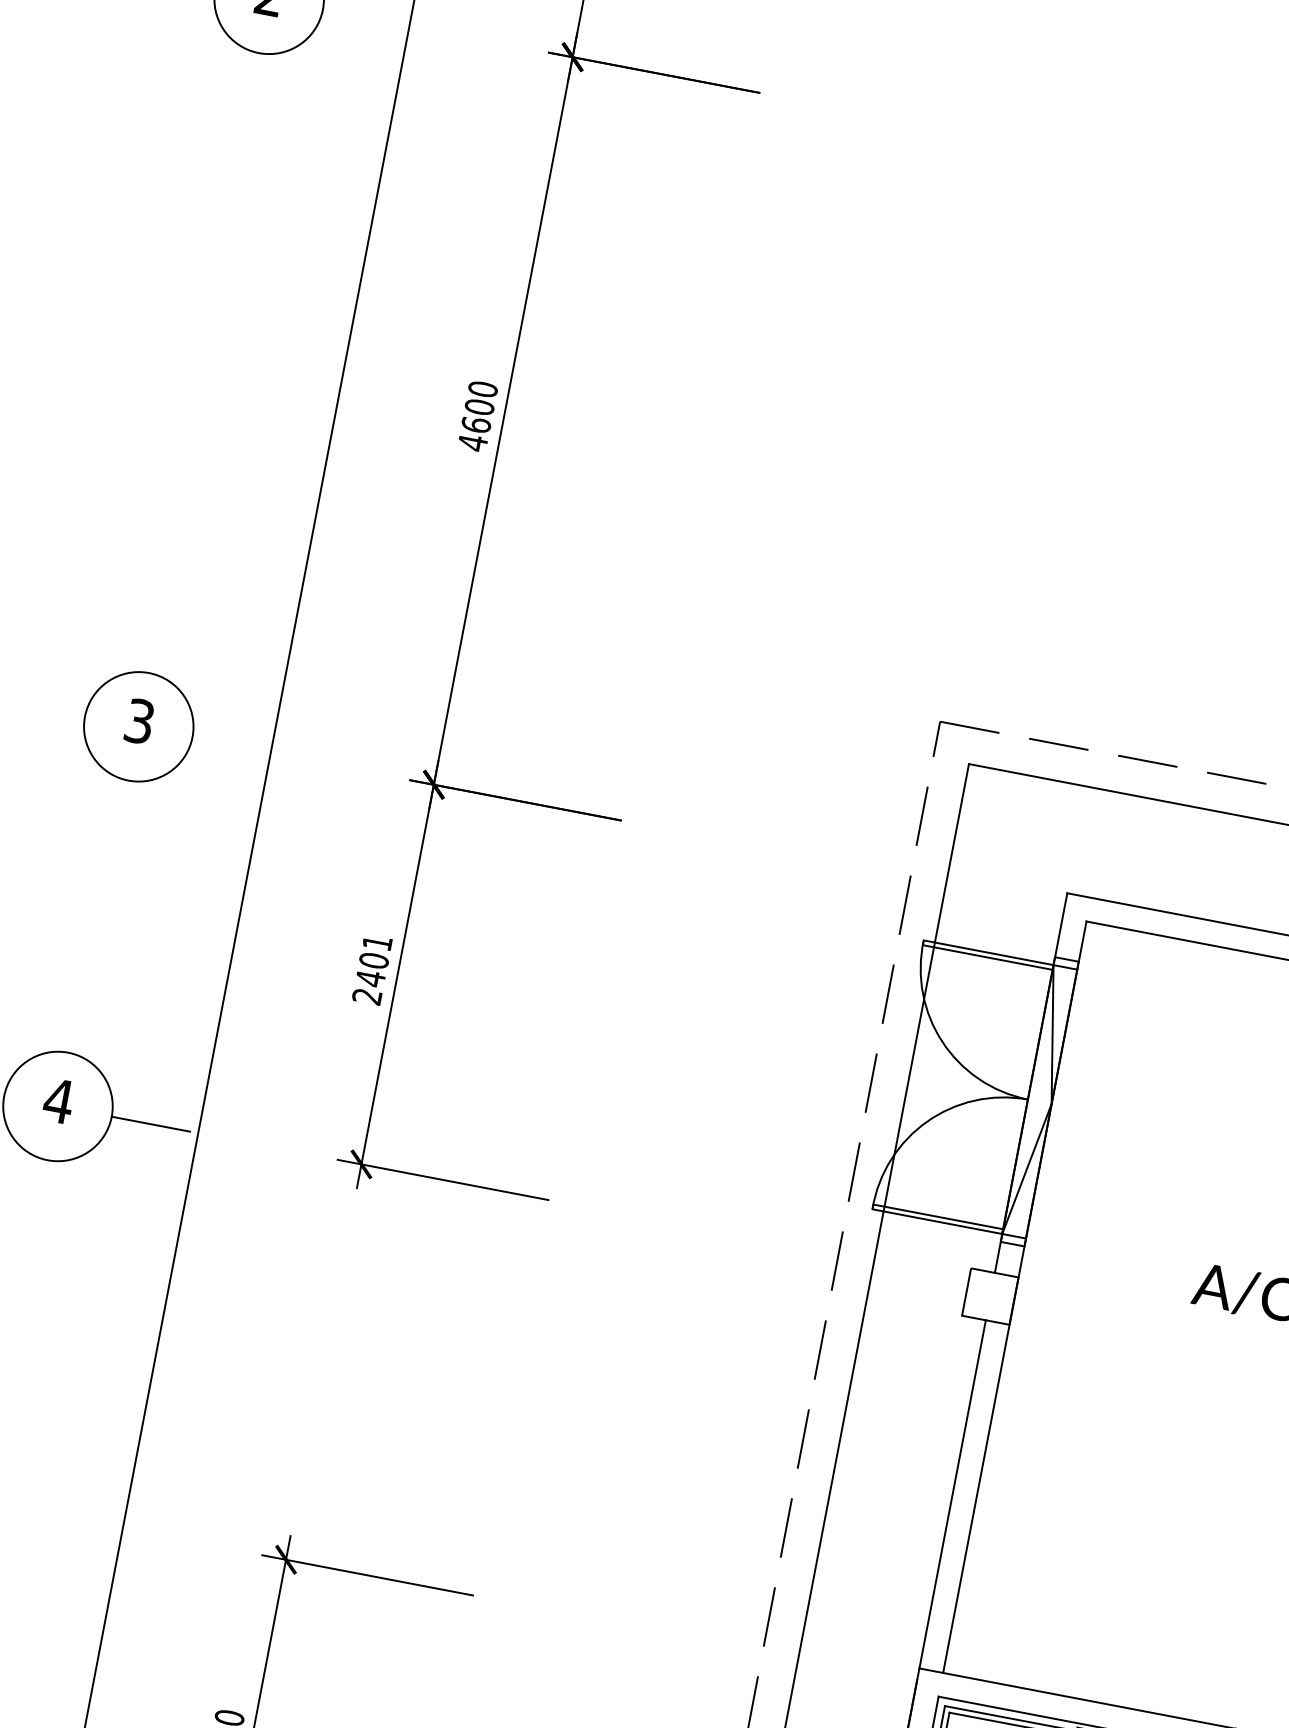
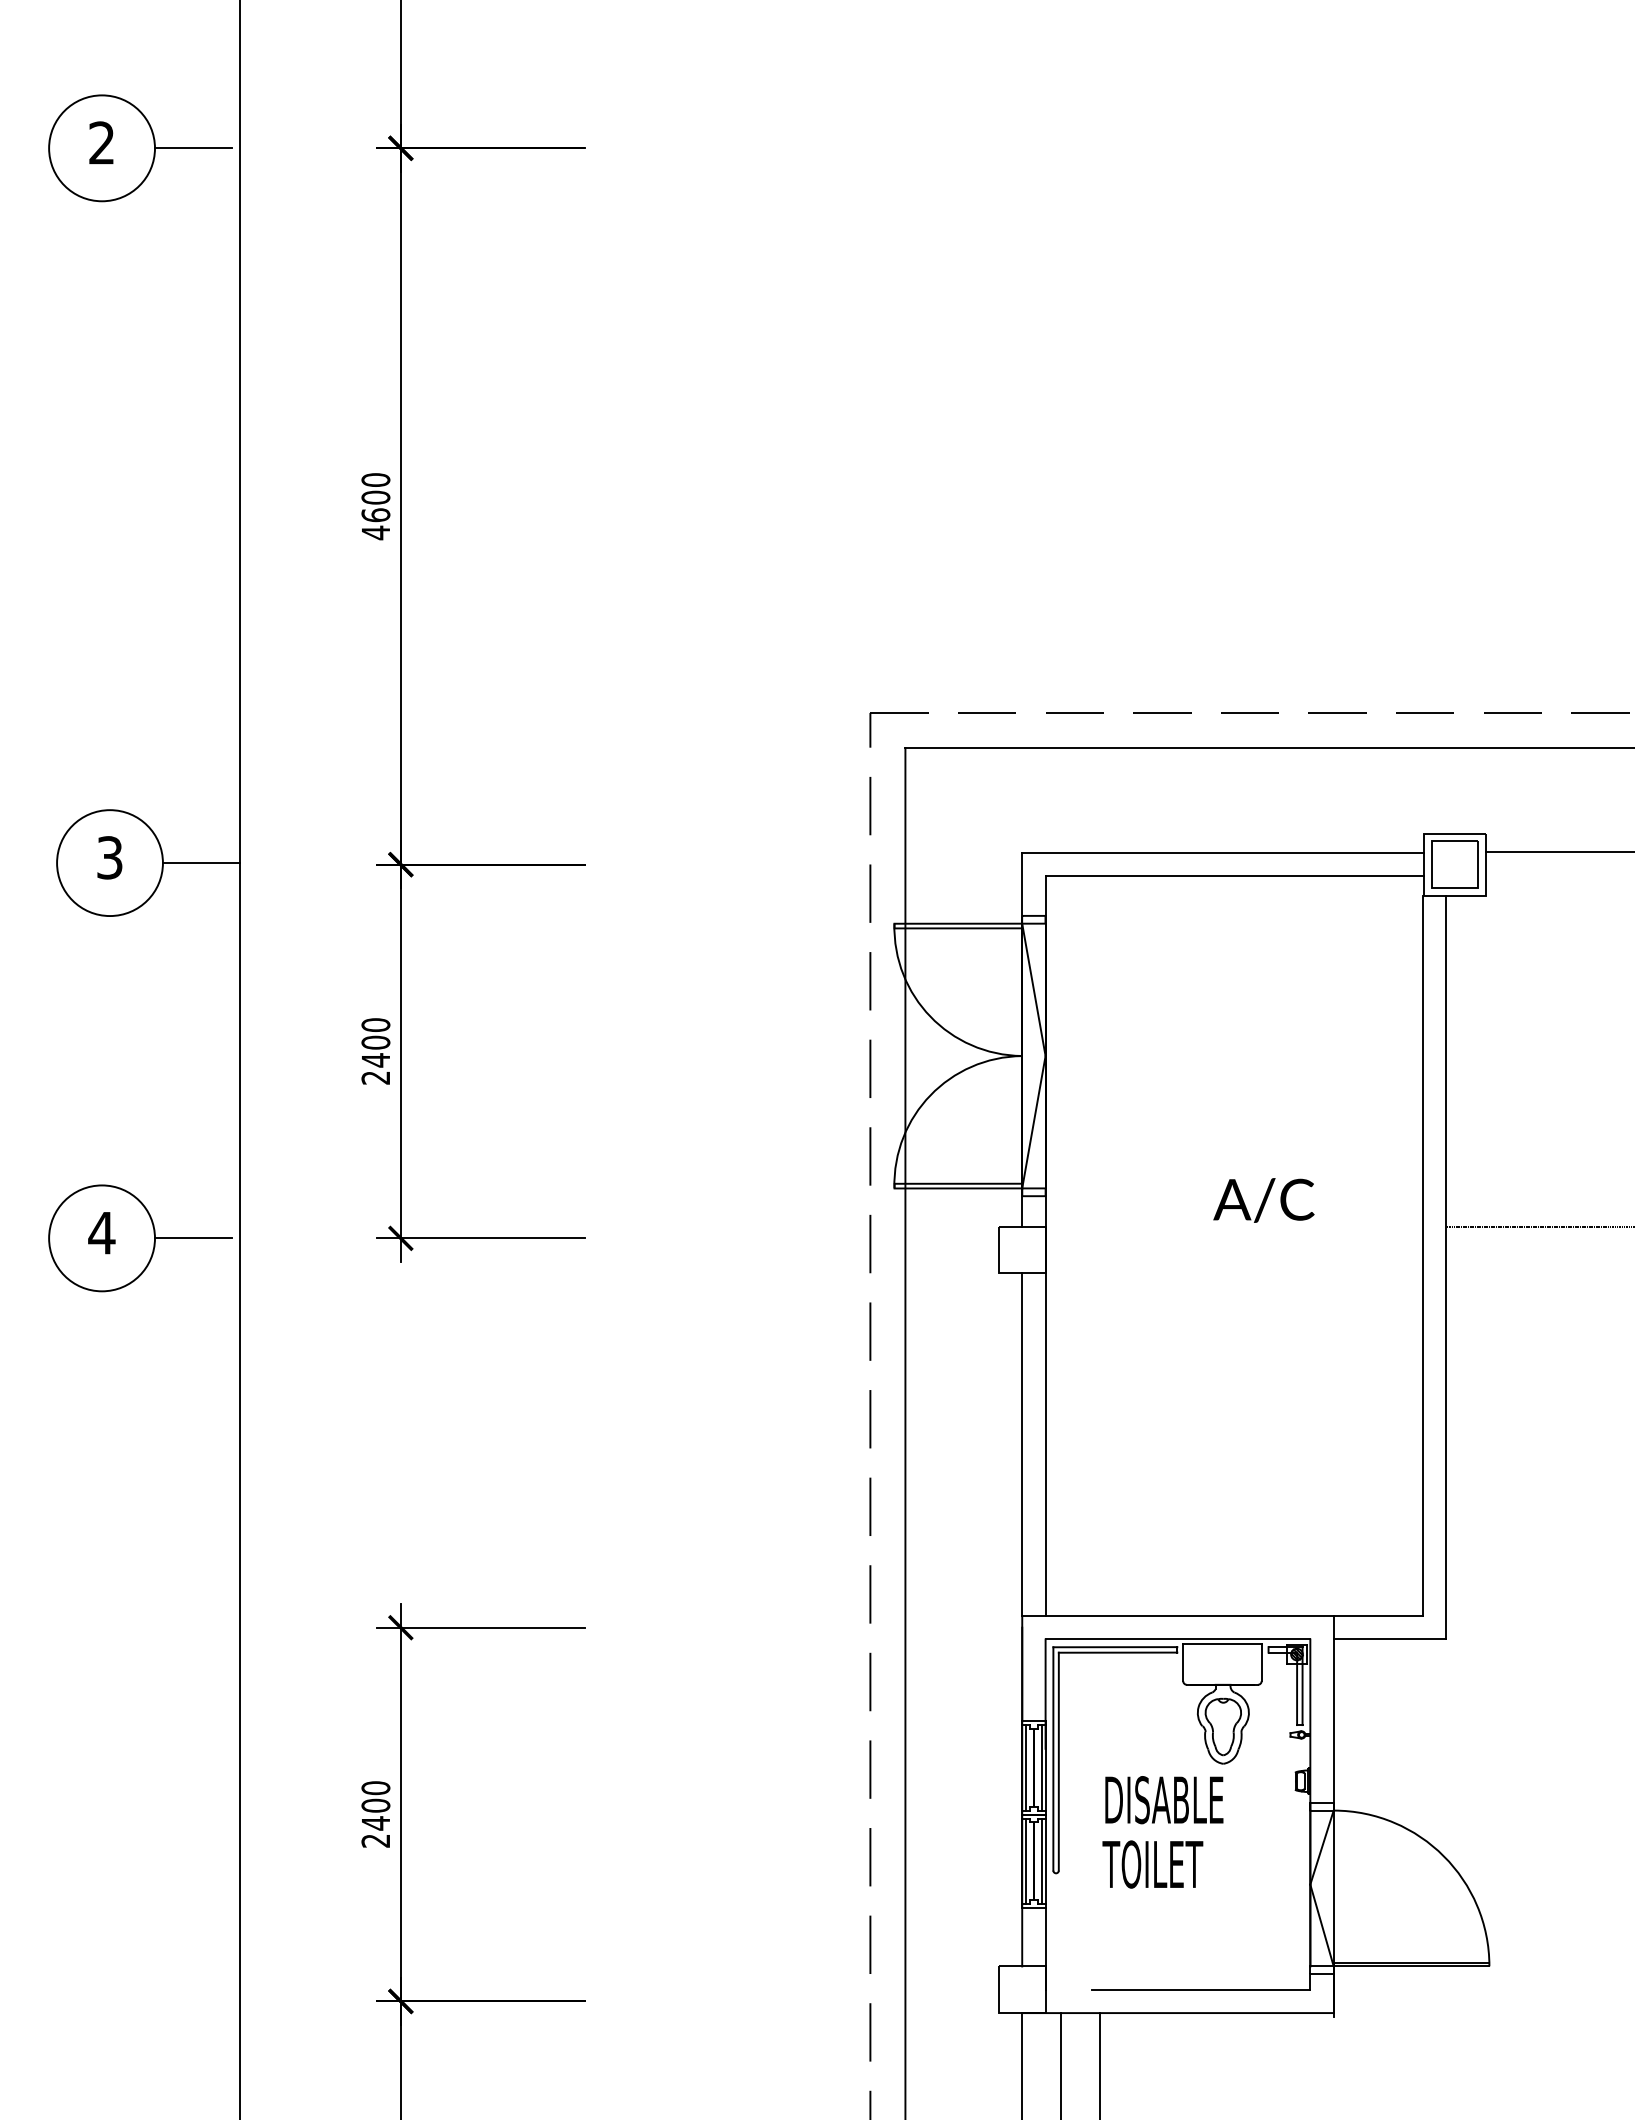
line: (362, 17) -> (193, 148), added
line: (231, 744) -> (201, 863), added
text: (377, 942) -> (375, 1024), 2401 -> 2400

